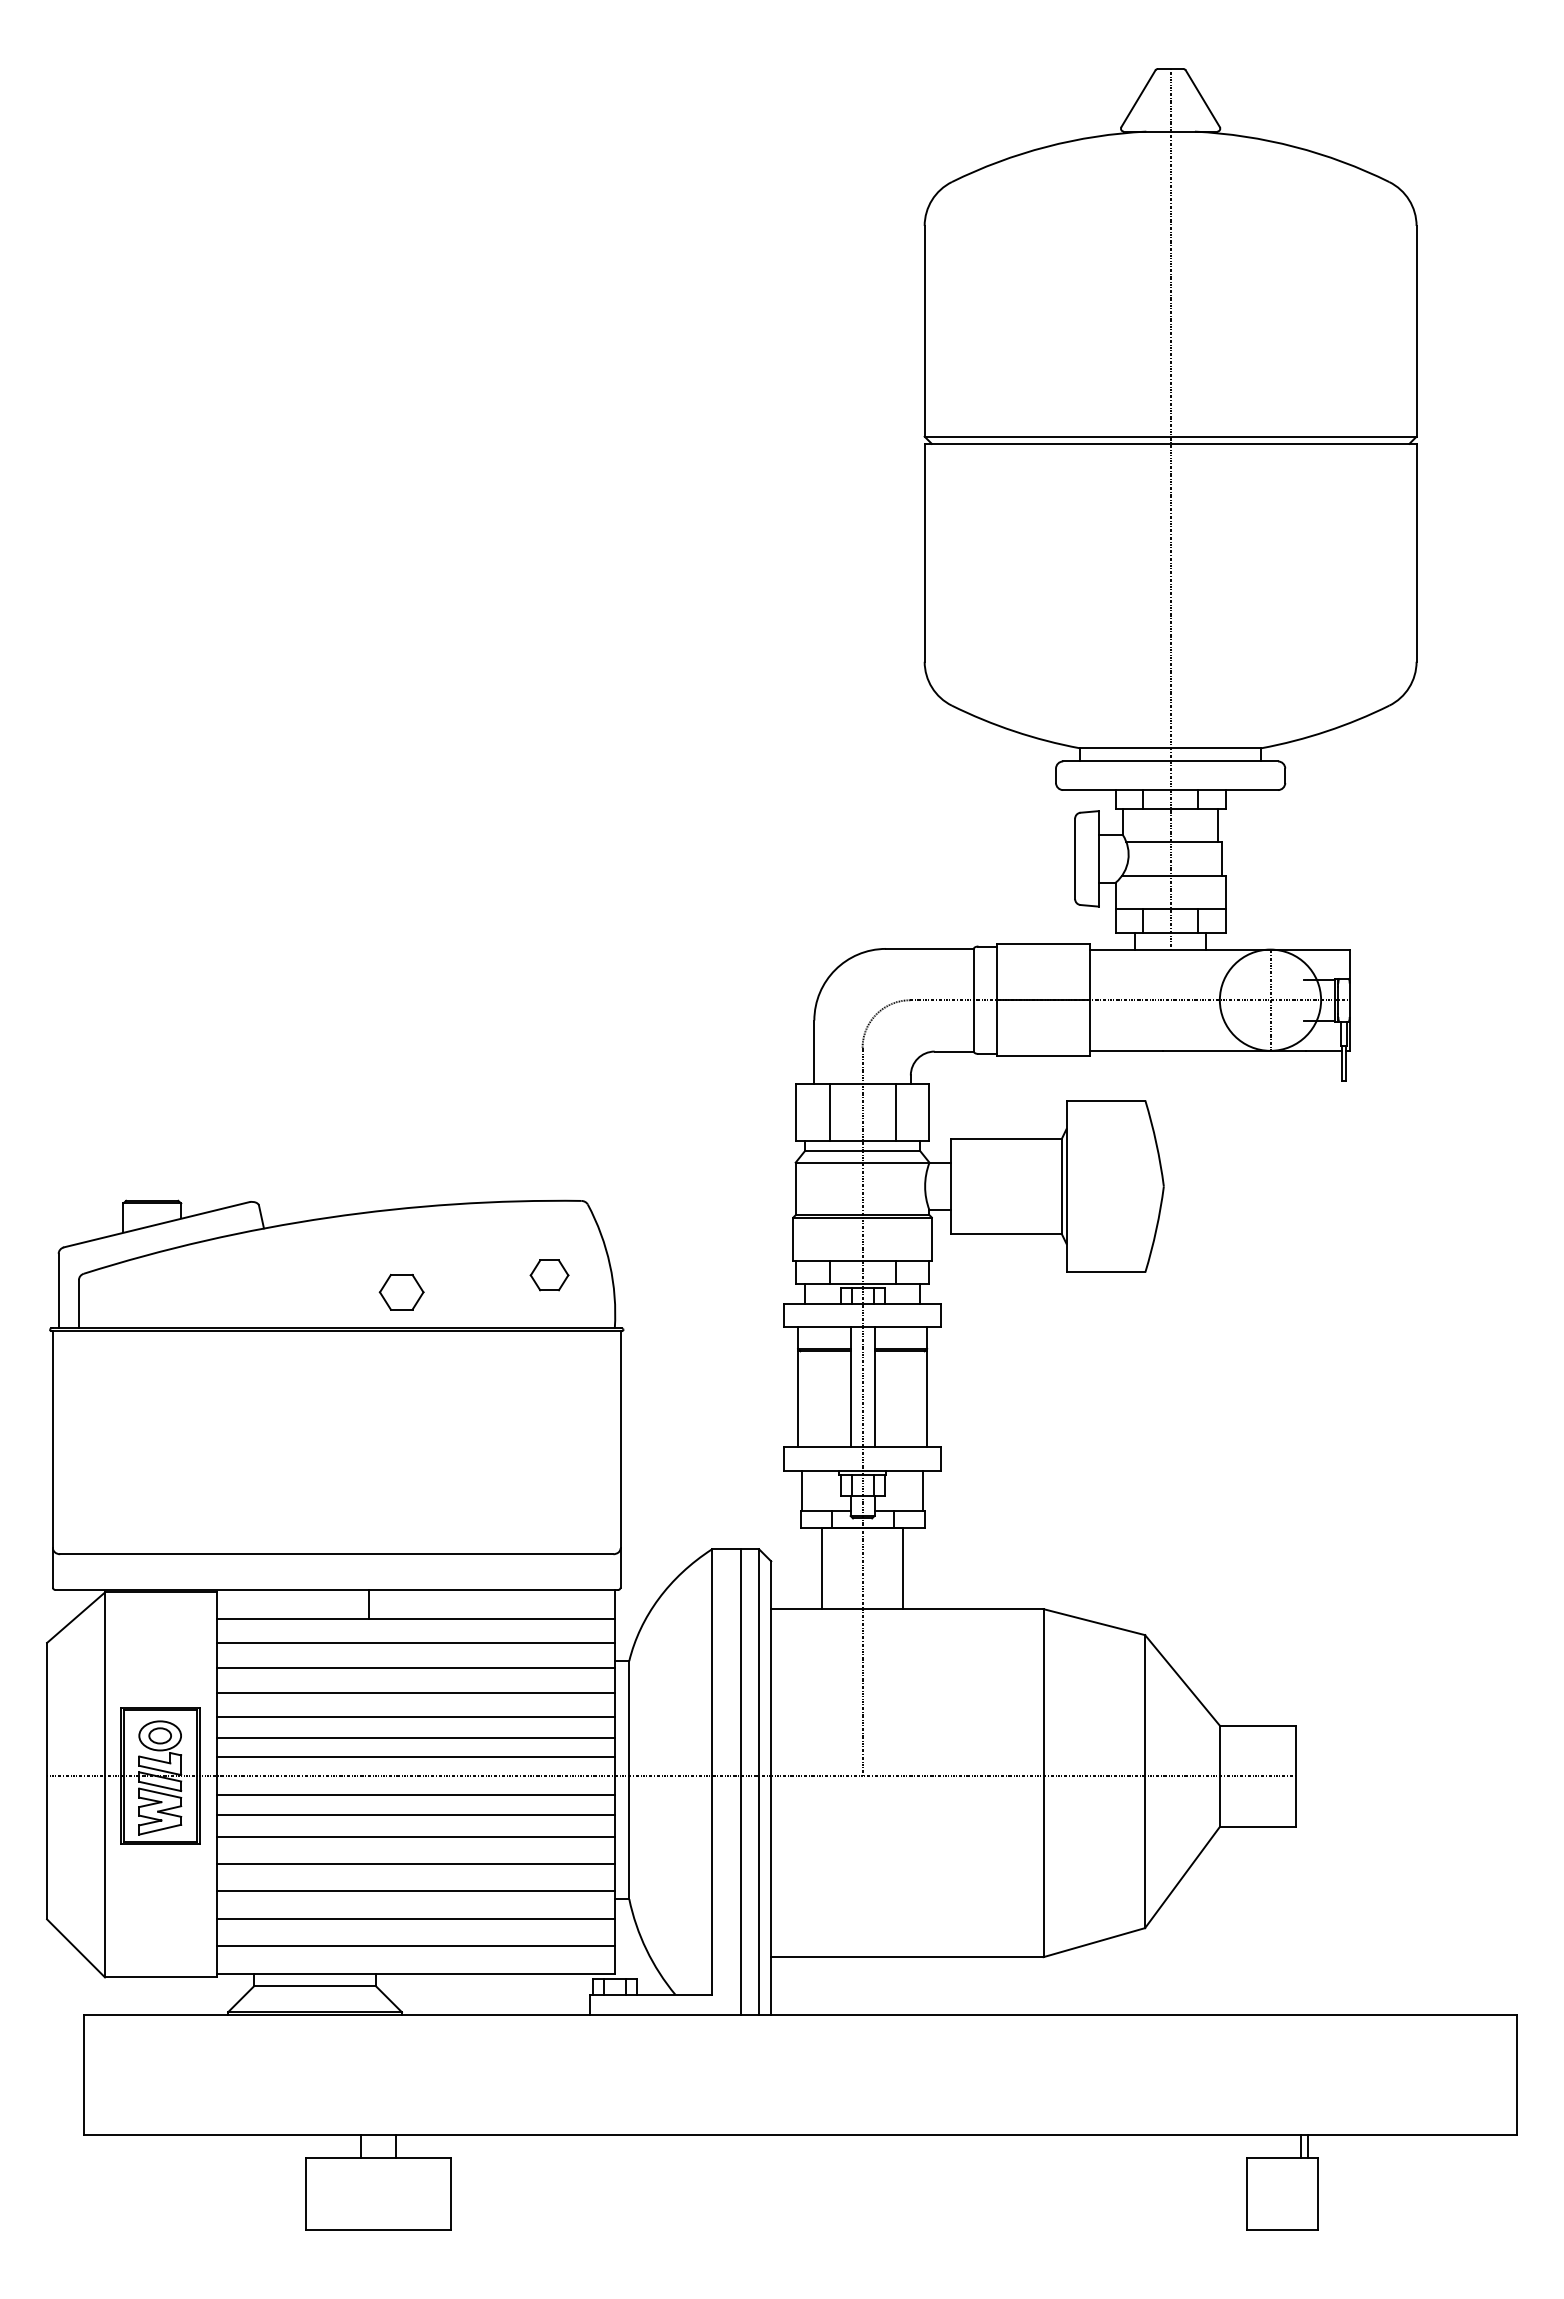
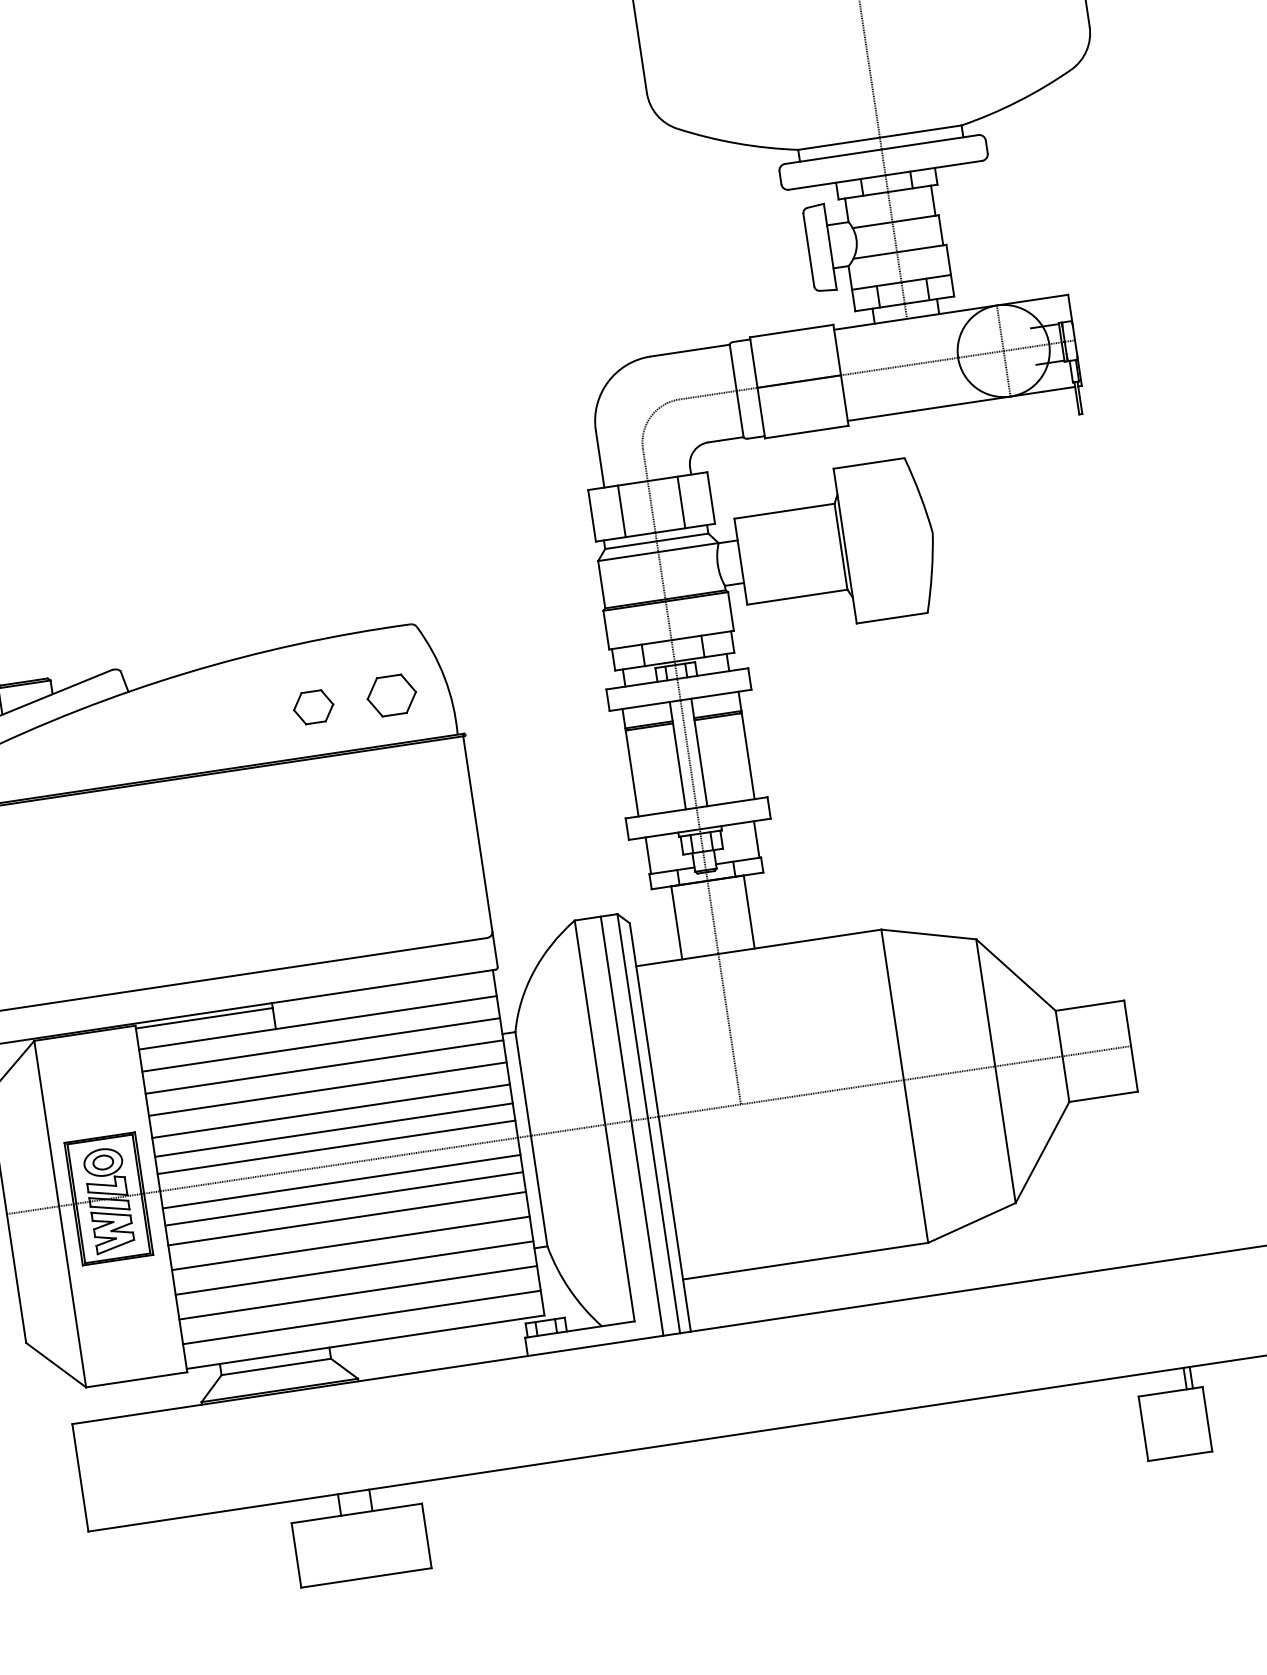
part: (549, 1275) -> (391, 695), size x1.43
part: (401, 1292) -> (313, 707), moved
line: (293, 1595) -> (204, 1018), added

